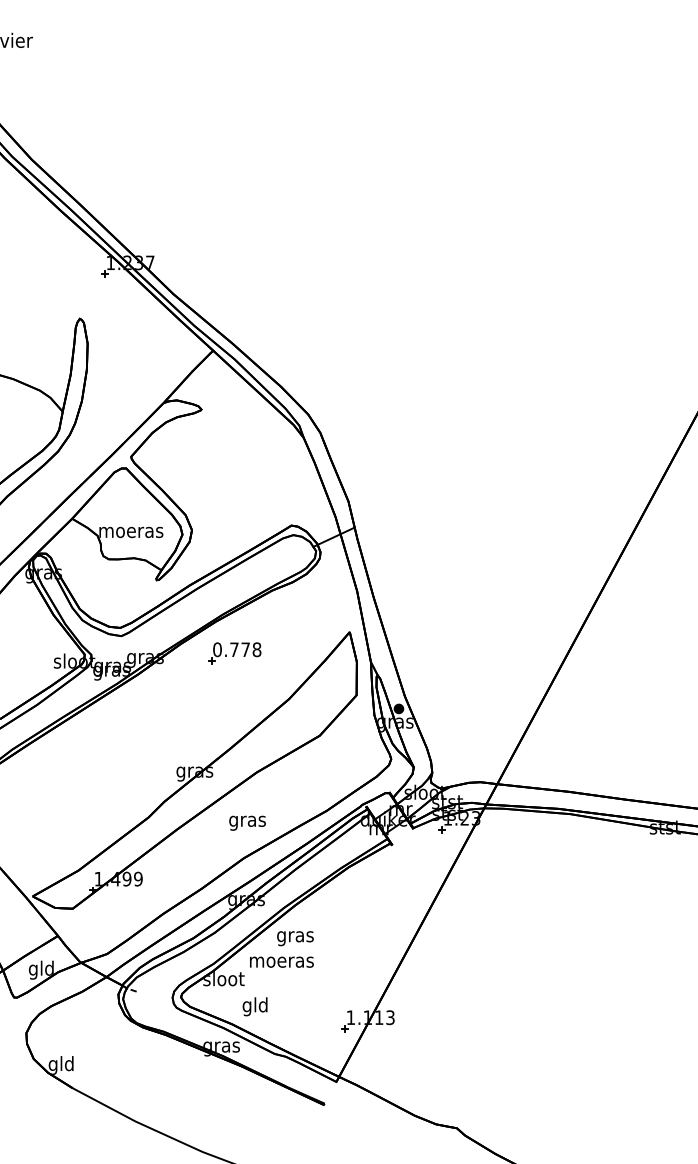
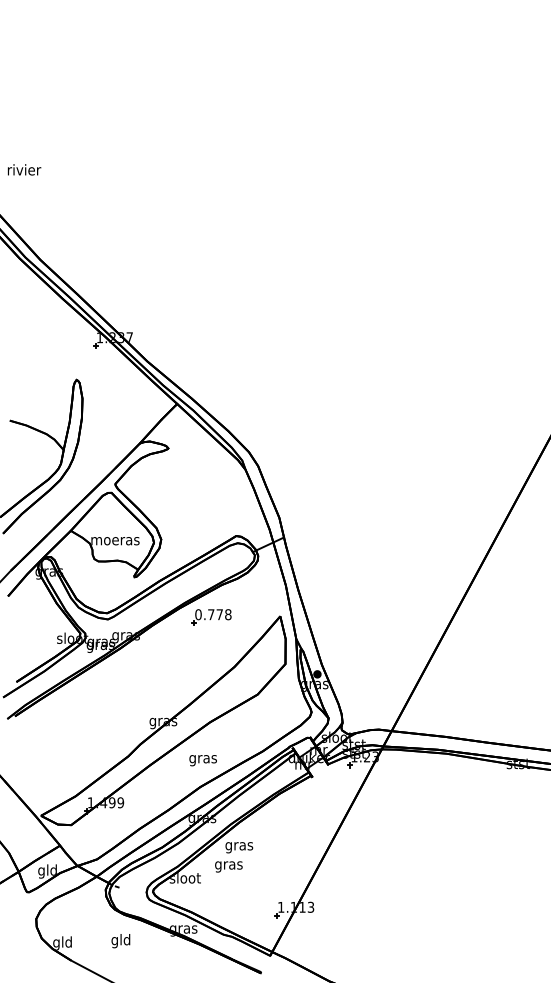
part: (234, 653) -> (211, 617), moved
text: (282, 963) -> (229, 866), moeras -> gras
text: (254, 1007) -> (120, 941), moved

